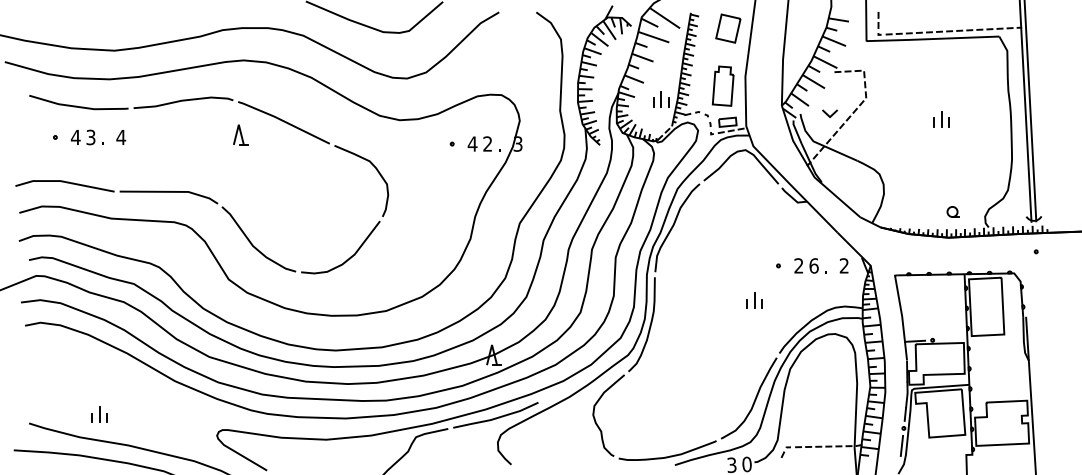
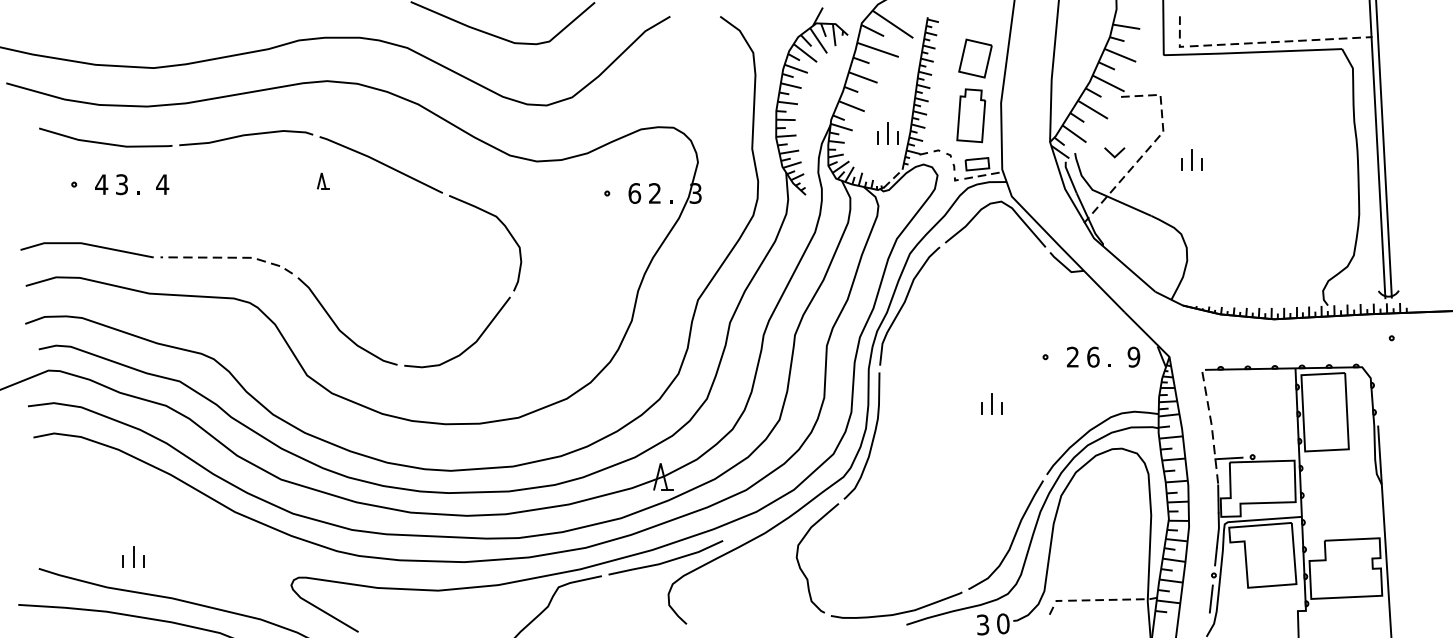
part: (728, 28) -> (975, 58), moved
part: (941, 119) -> (1191, 160), moved
part: (240, 134) -> (322, 180), size x0.6
text: (472, 143) -> (634, 192), 4 -> 6
line: (171, 191) -> (230, 257), solid -> dashed
part: (952, 211) -> (1279, 284), removed
text: (843, 265) -> (1132, 356), 2 -> 9
part: (754, 300) -> (991, 403), moved
line: (902, 316) -> (1212, 425), solid -> dashed

